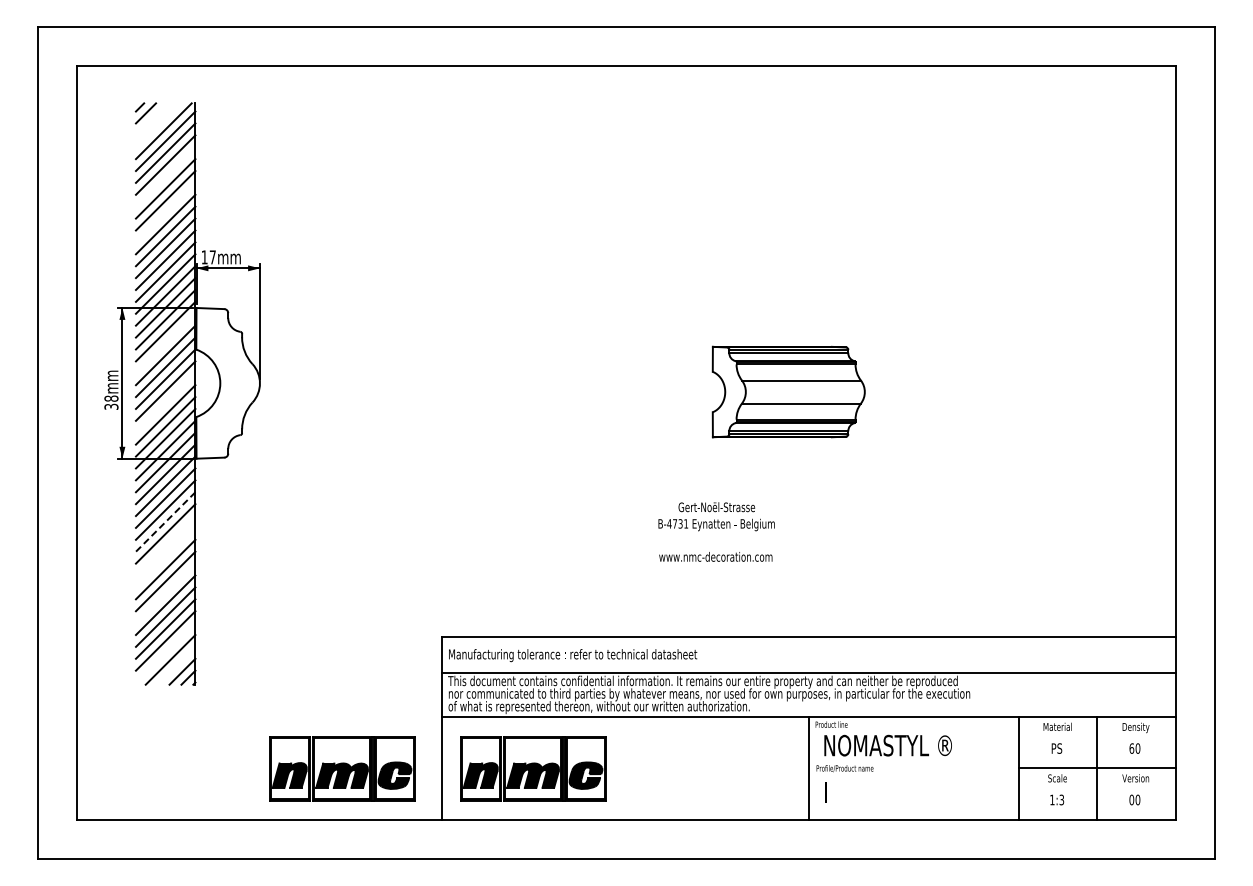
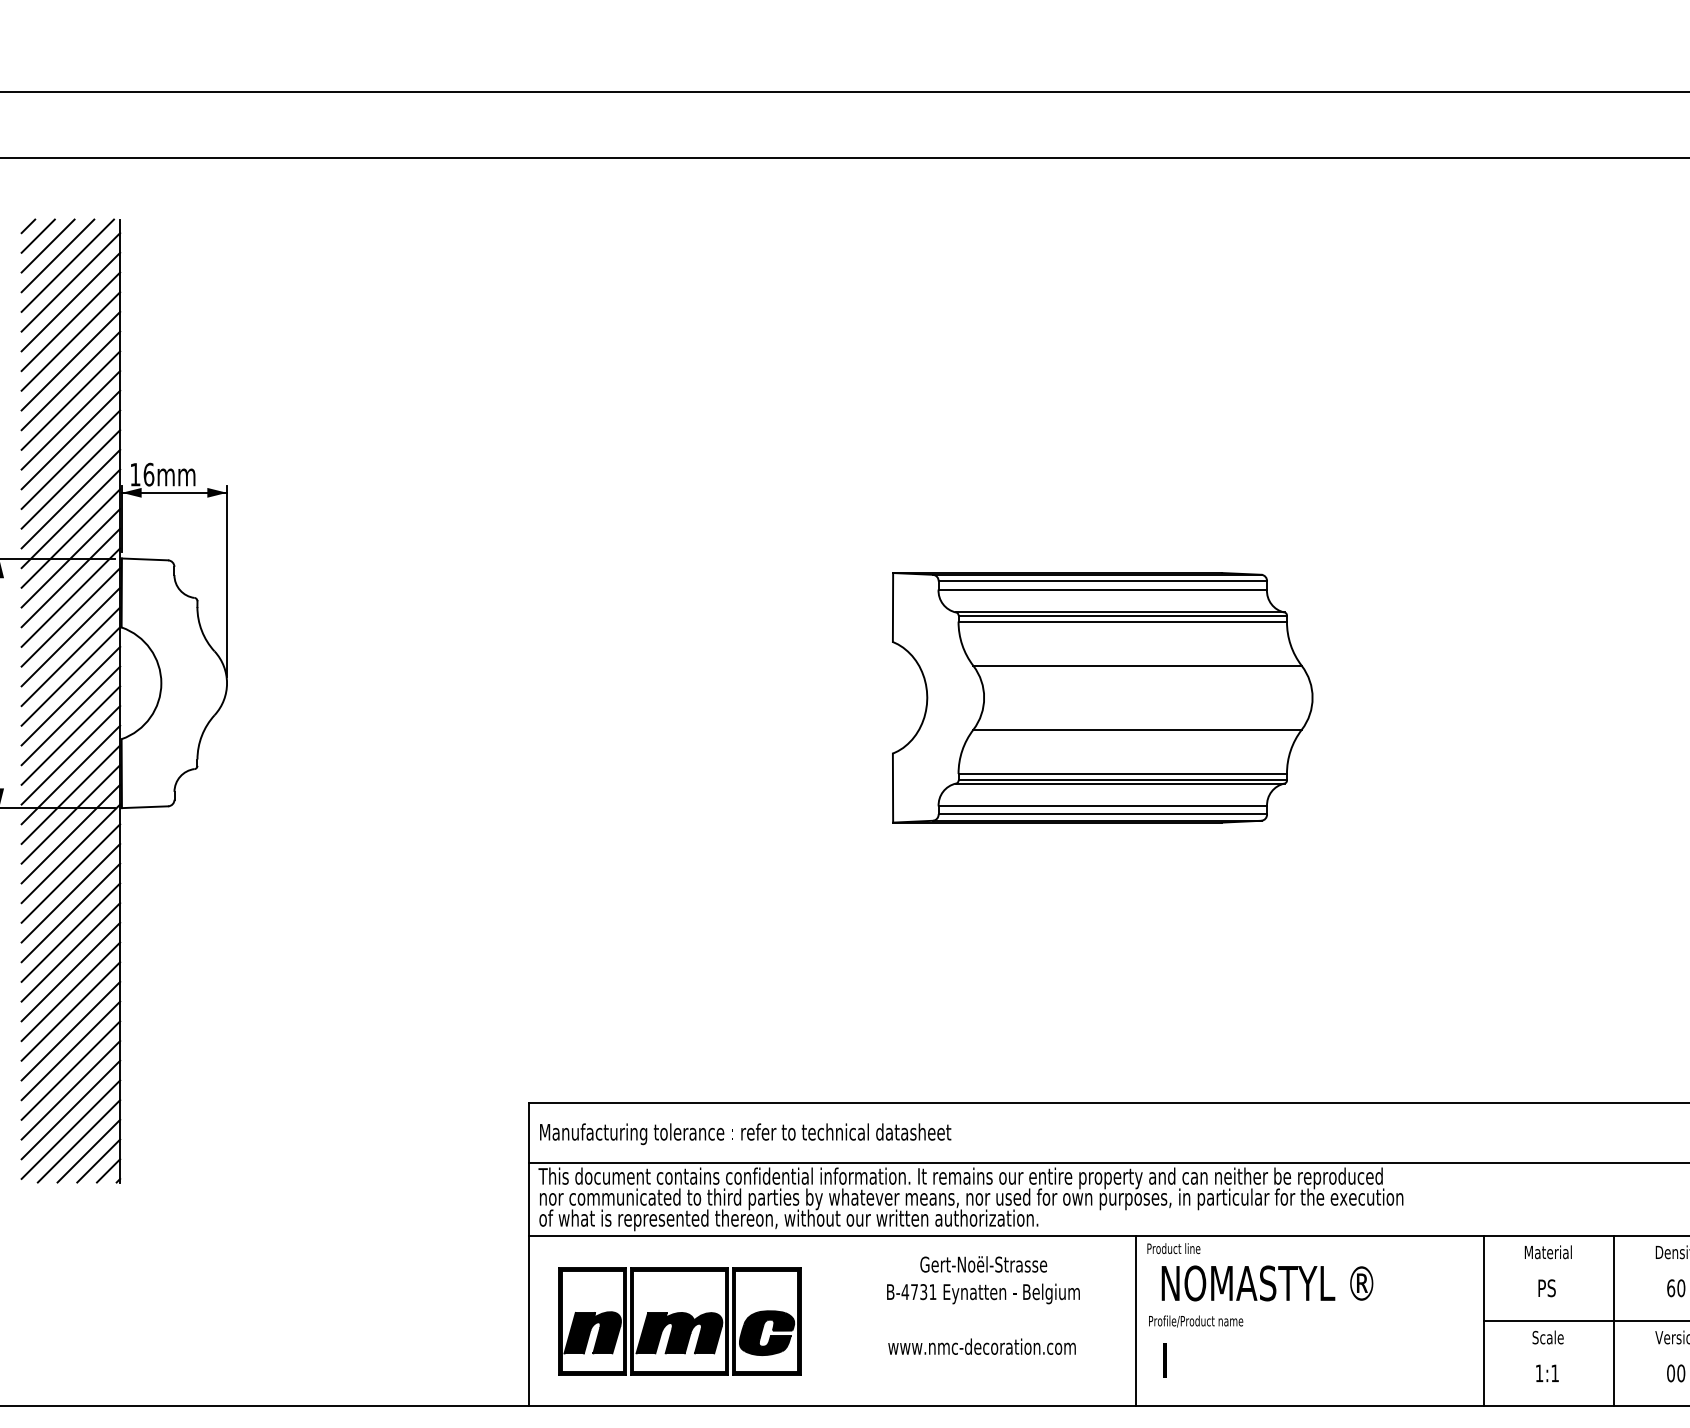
line: (151, 119) -> (47, 246), added
line: (157, 125) -> (57, 256), added
line: (165, 176) -> (70, 340), added
line: (165, 212) -> (70, 400), added
text: (212, 257) -> (148, 474), 17mm -> 16mm
line: (165, 343) -> (70, 617), added
part: (788, 391) -> (1102, 696), size x1.67
line: (165, 402) -> (70, 715), added
line: (165, 522) -> (70, 913), dashed -> solid
text: (716, 531) -> (983, 1304), moved
line: (165, 545) -> (70, 951), added
line: (165, 557) -> (70, 971), added
line: (165, 593) -> (70, 1031), added
line: (165, 652) -> (70, 1129), added
line: (176, 665) -> (88, 1150), added
part: (342, 768) -> (363, 1321), removed
text: (1061, 799) -> (1554, 1372), 1:3 -> 1:1

